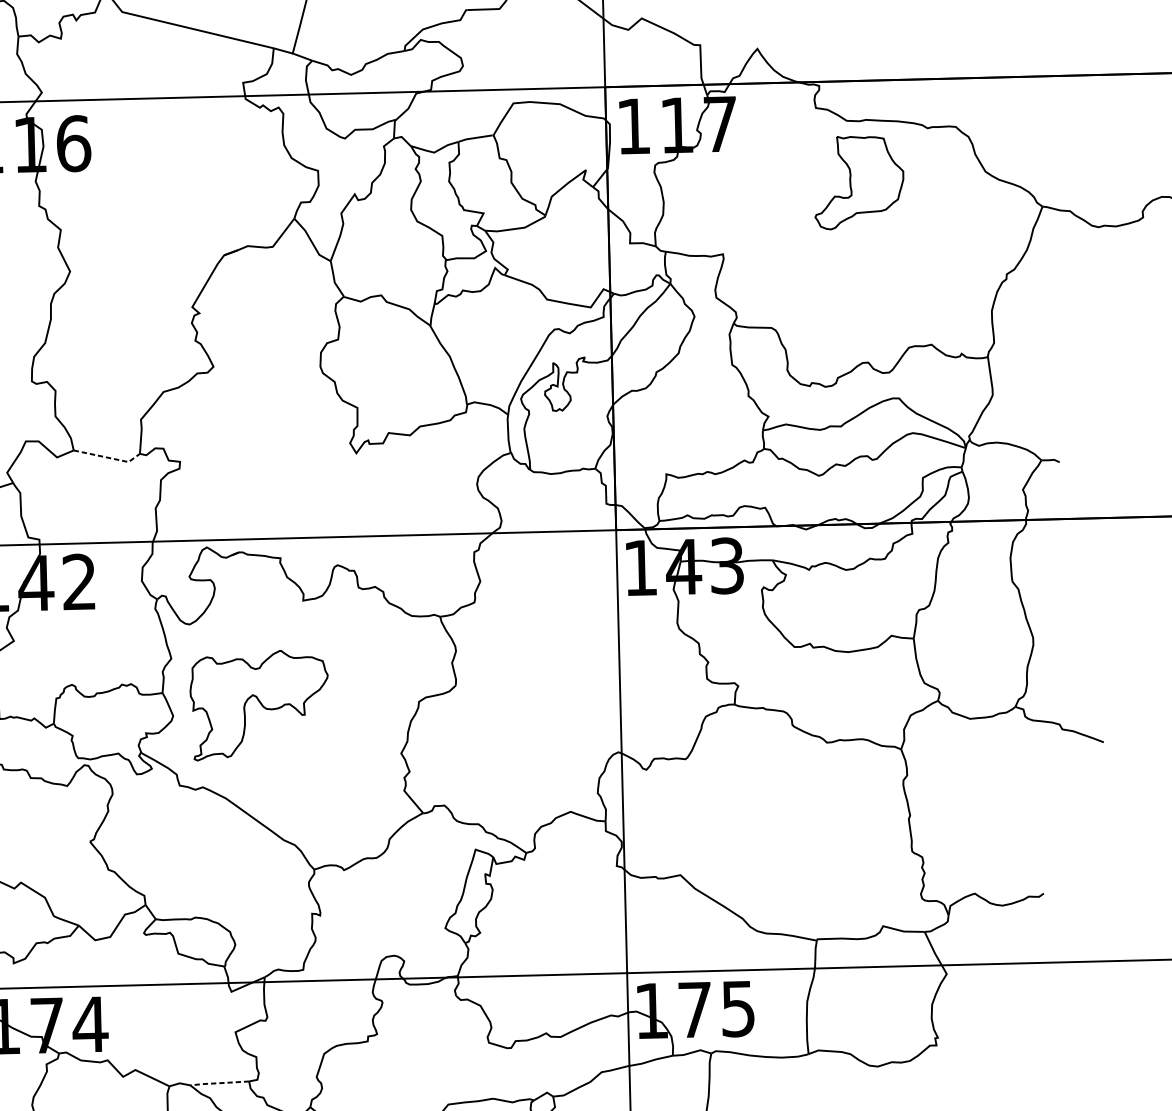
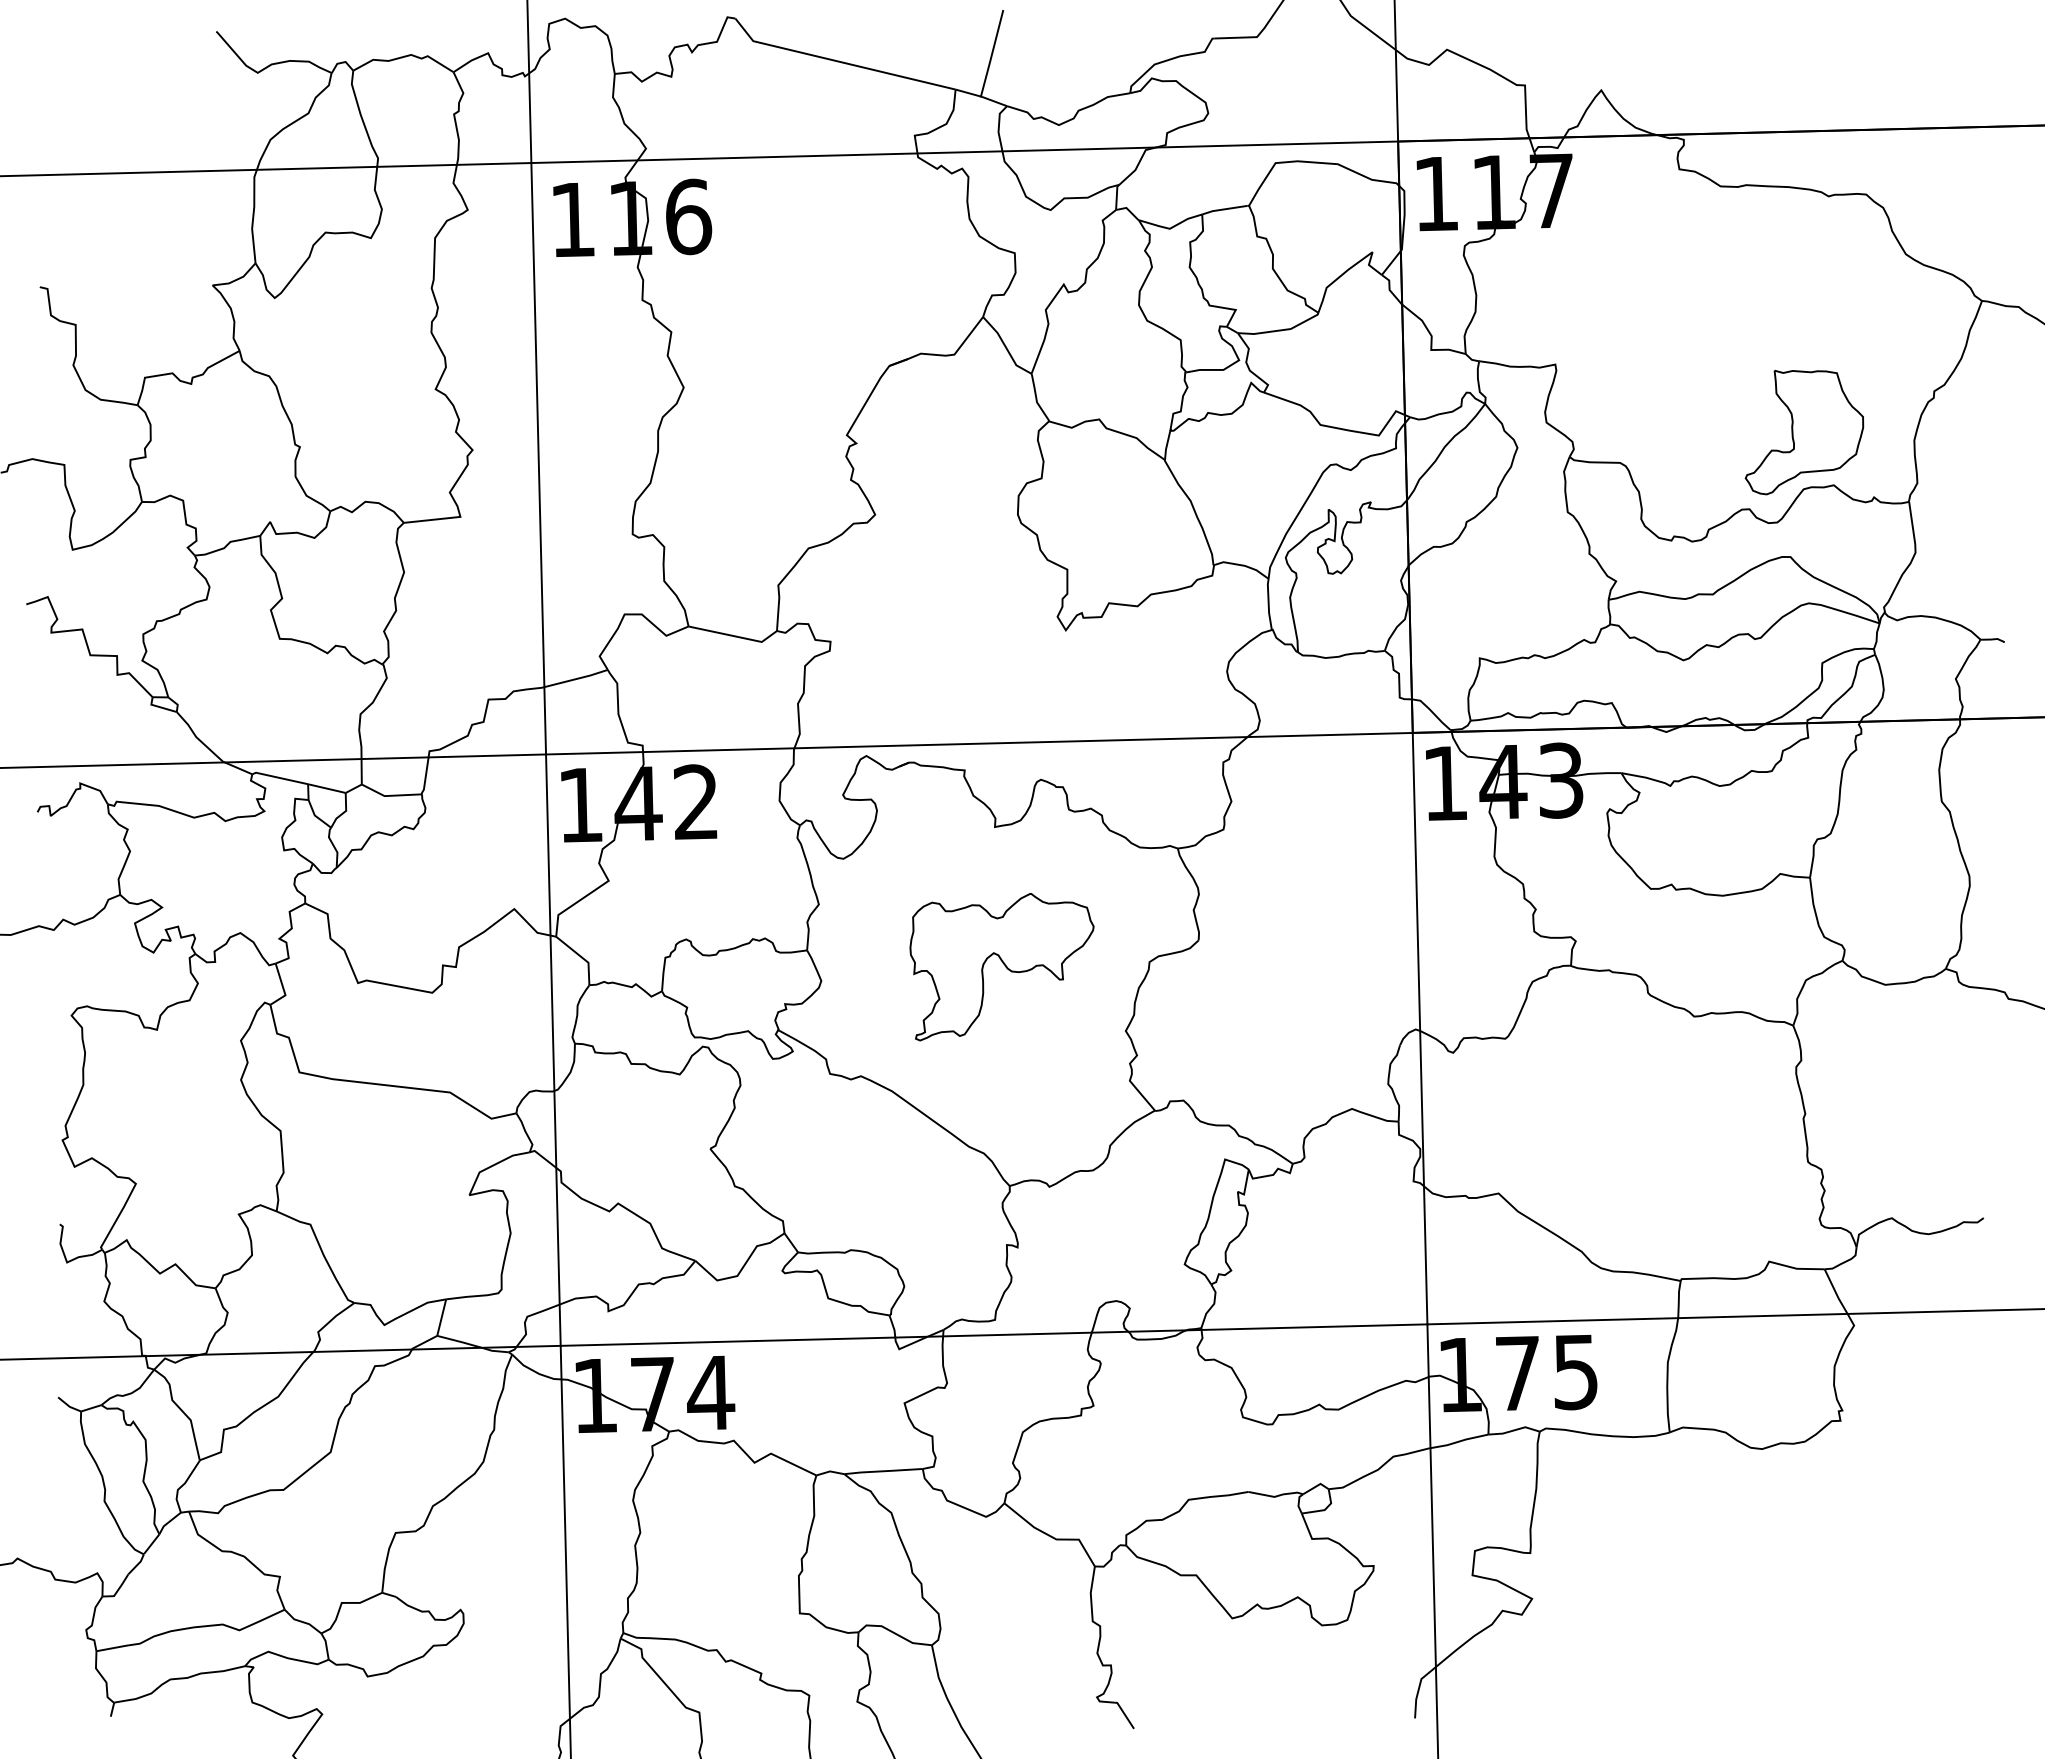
part: (859, 183) -> (1804, 432), moved
line: (108, 457) -> (735, 636), dashed -> solid
part: (258, 705) -> (1001, 967), moved
line: (219, 1083) -> (883, 1471), dashed -> solid

